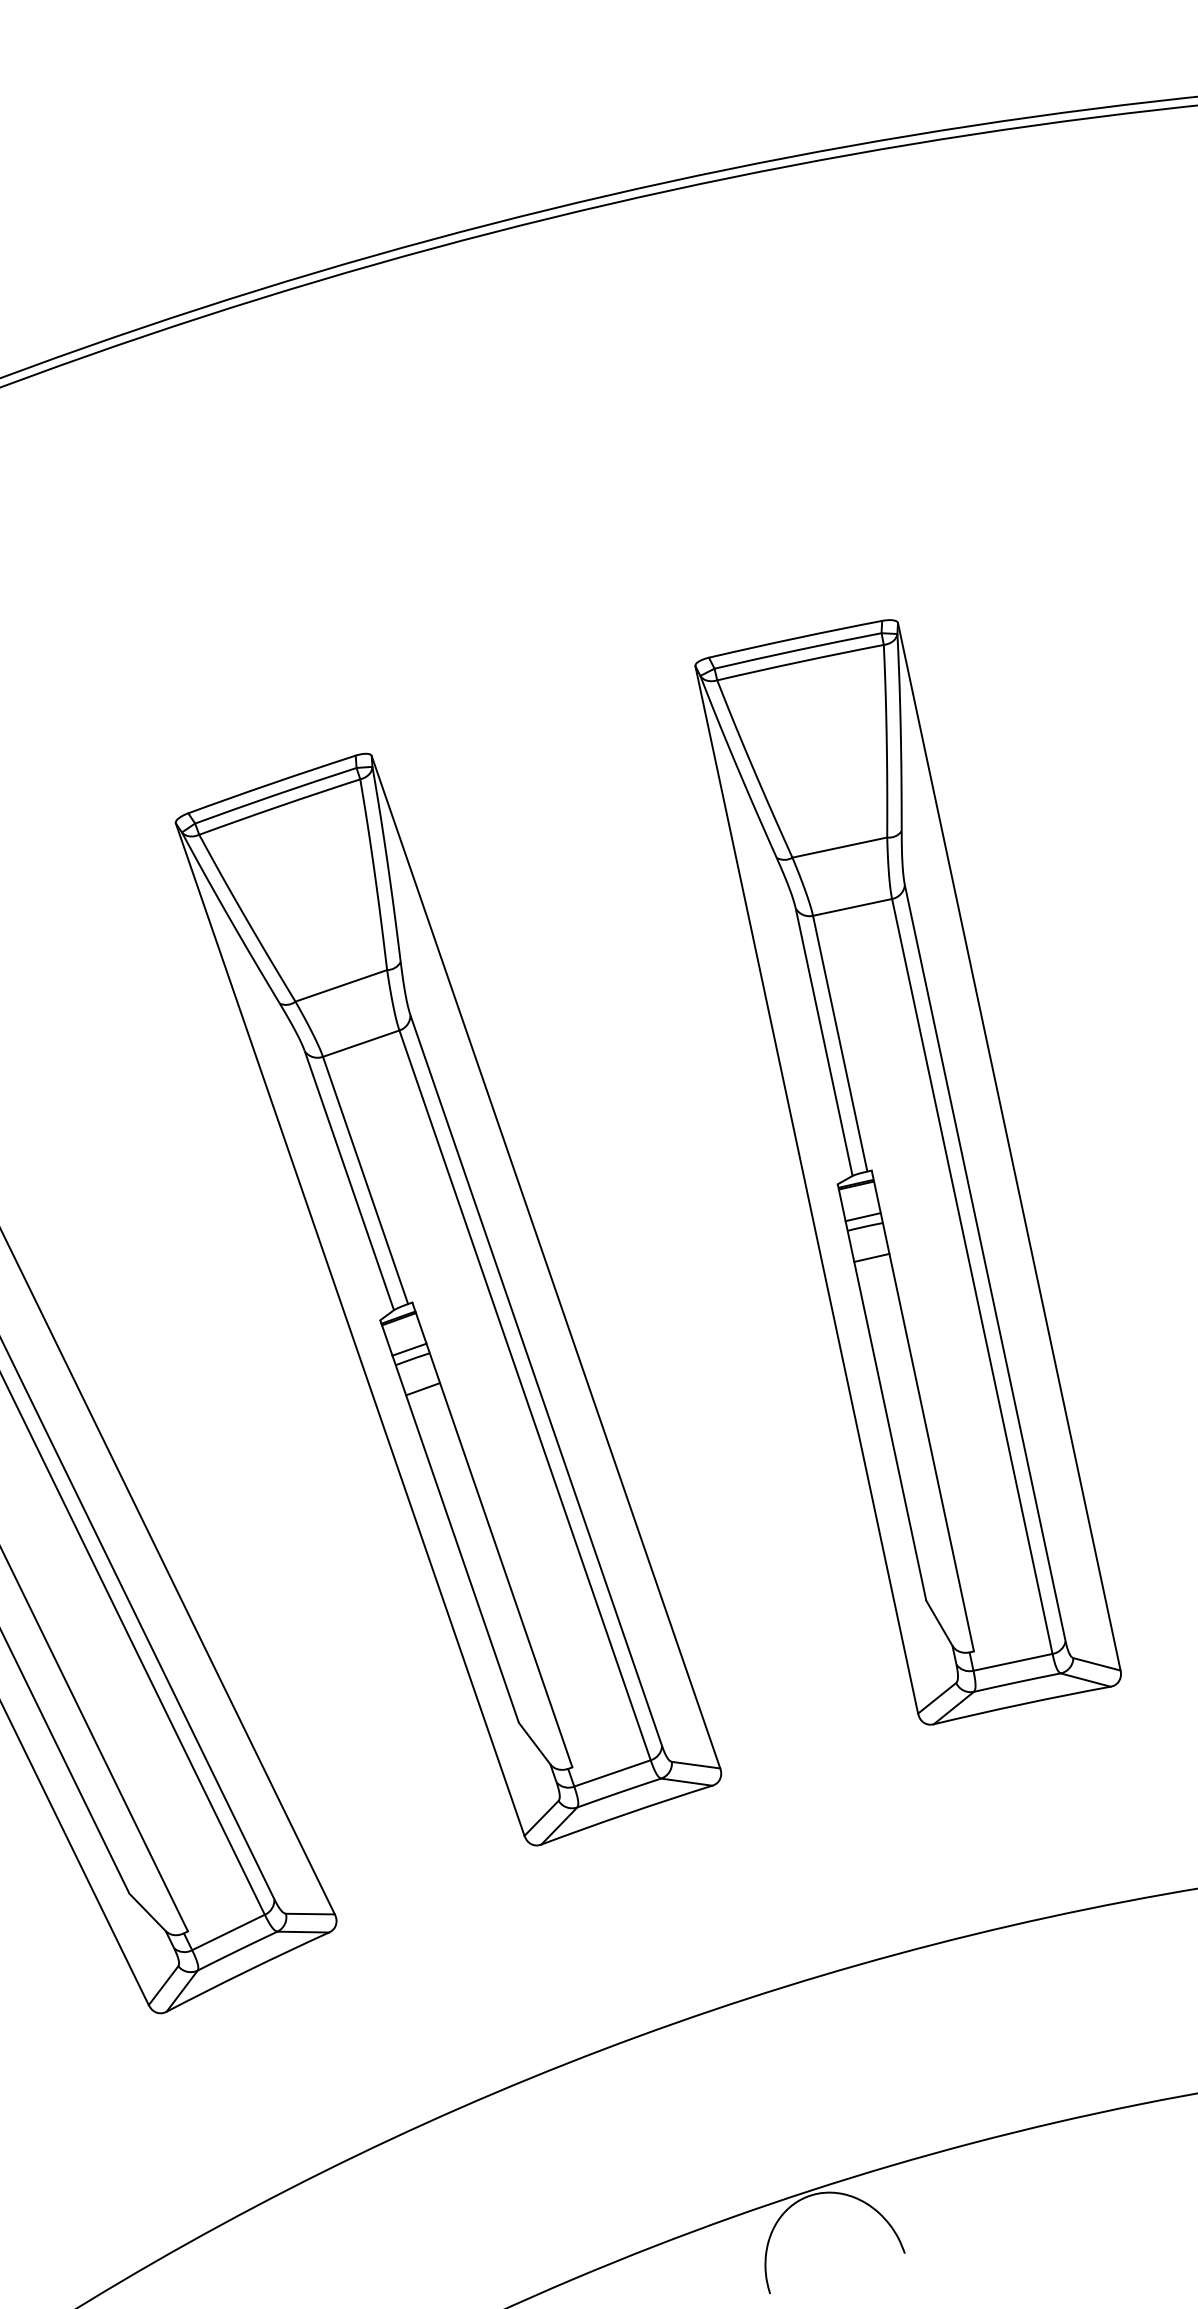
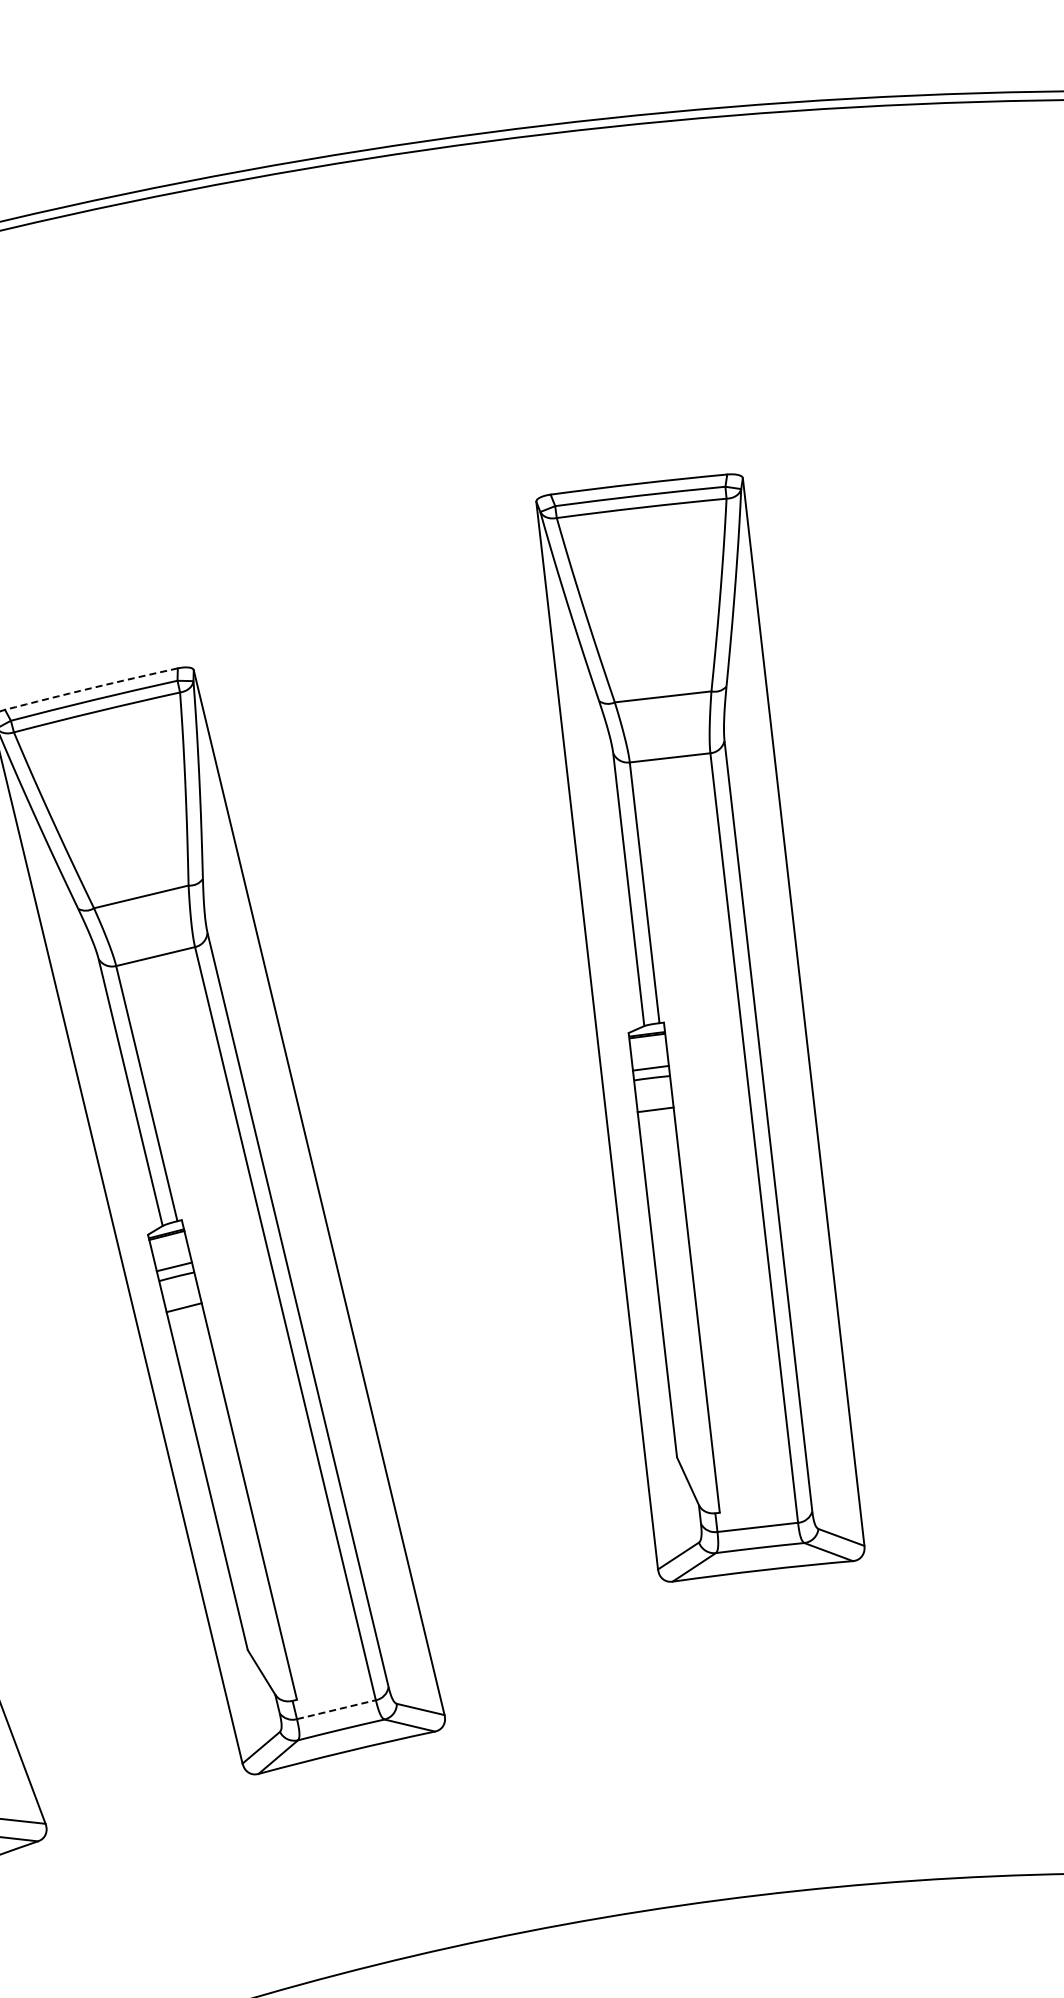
arc: (271, 783) -> (91, 688), solid -> dashed
part: (907, 1172) -> (699, 1027), moved
line: (612, 1773) -> (336, 1709), solid -> dashed

